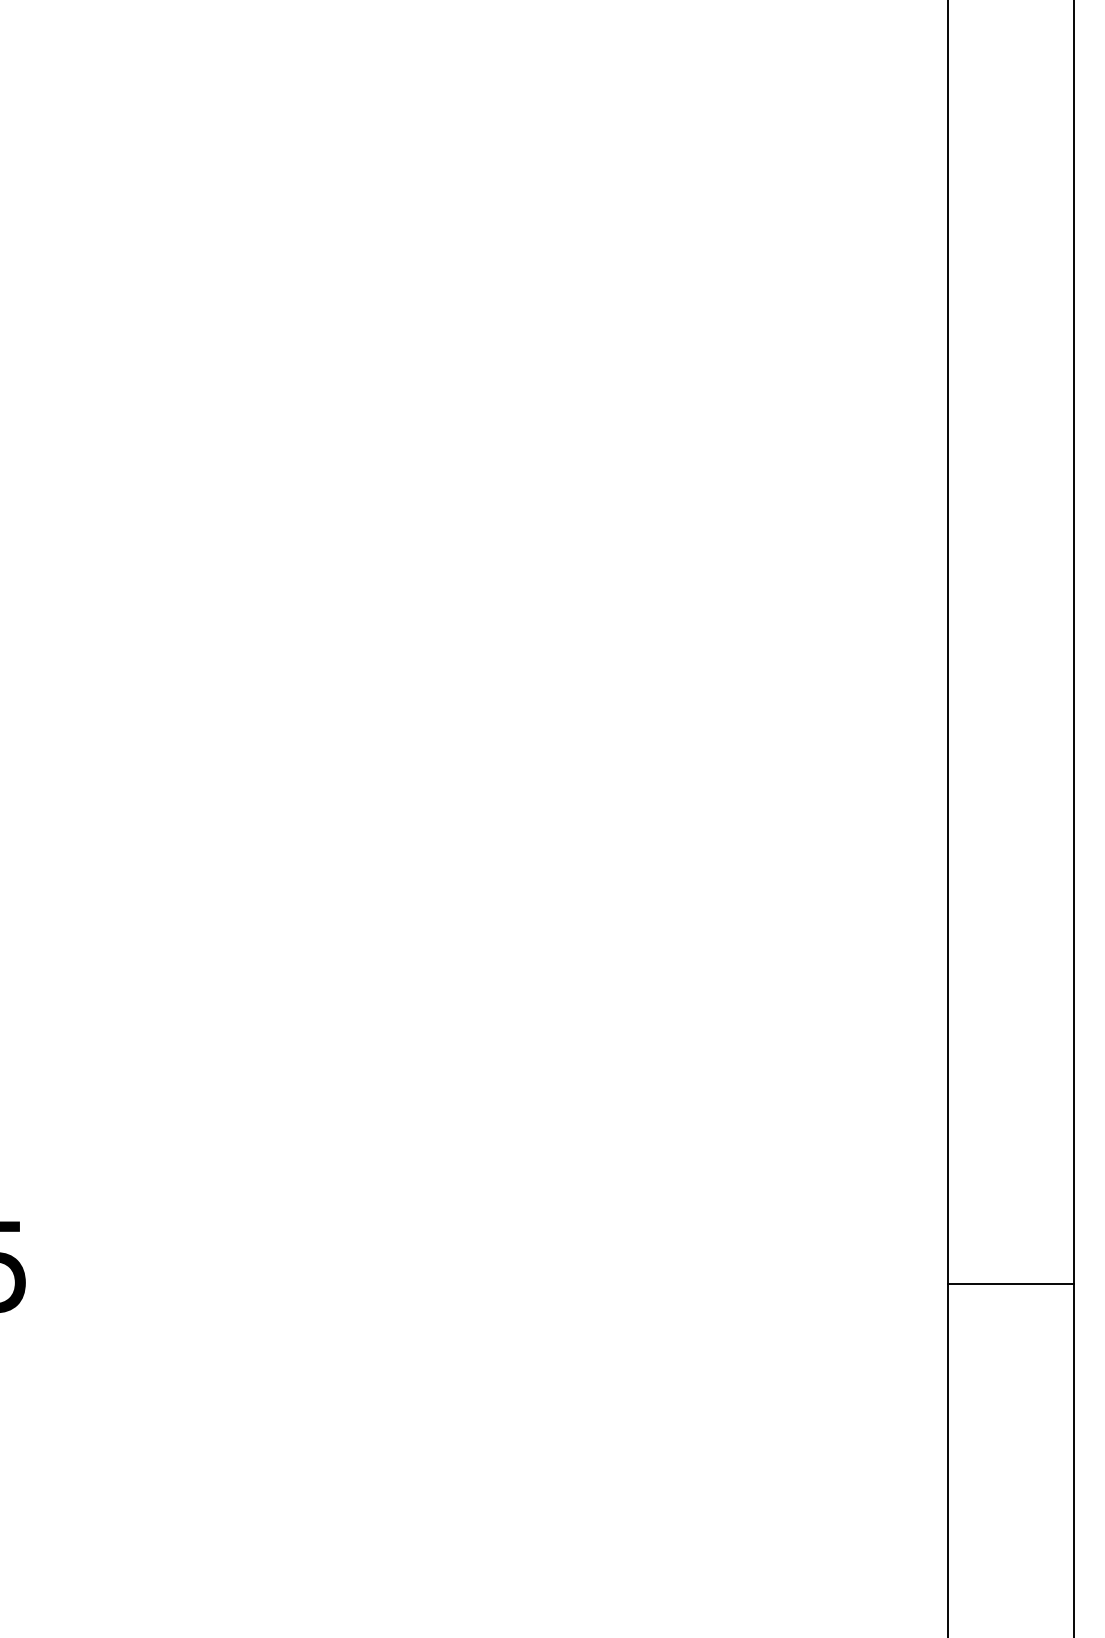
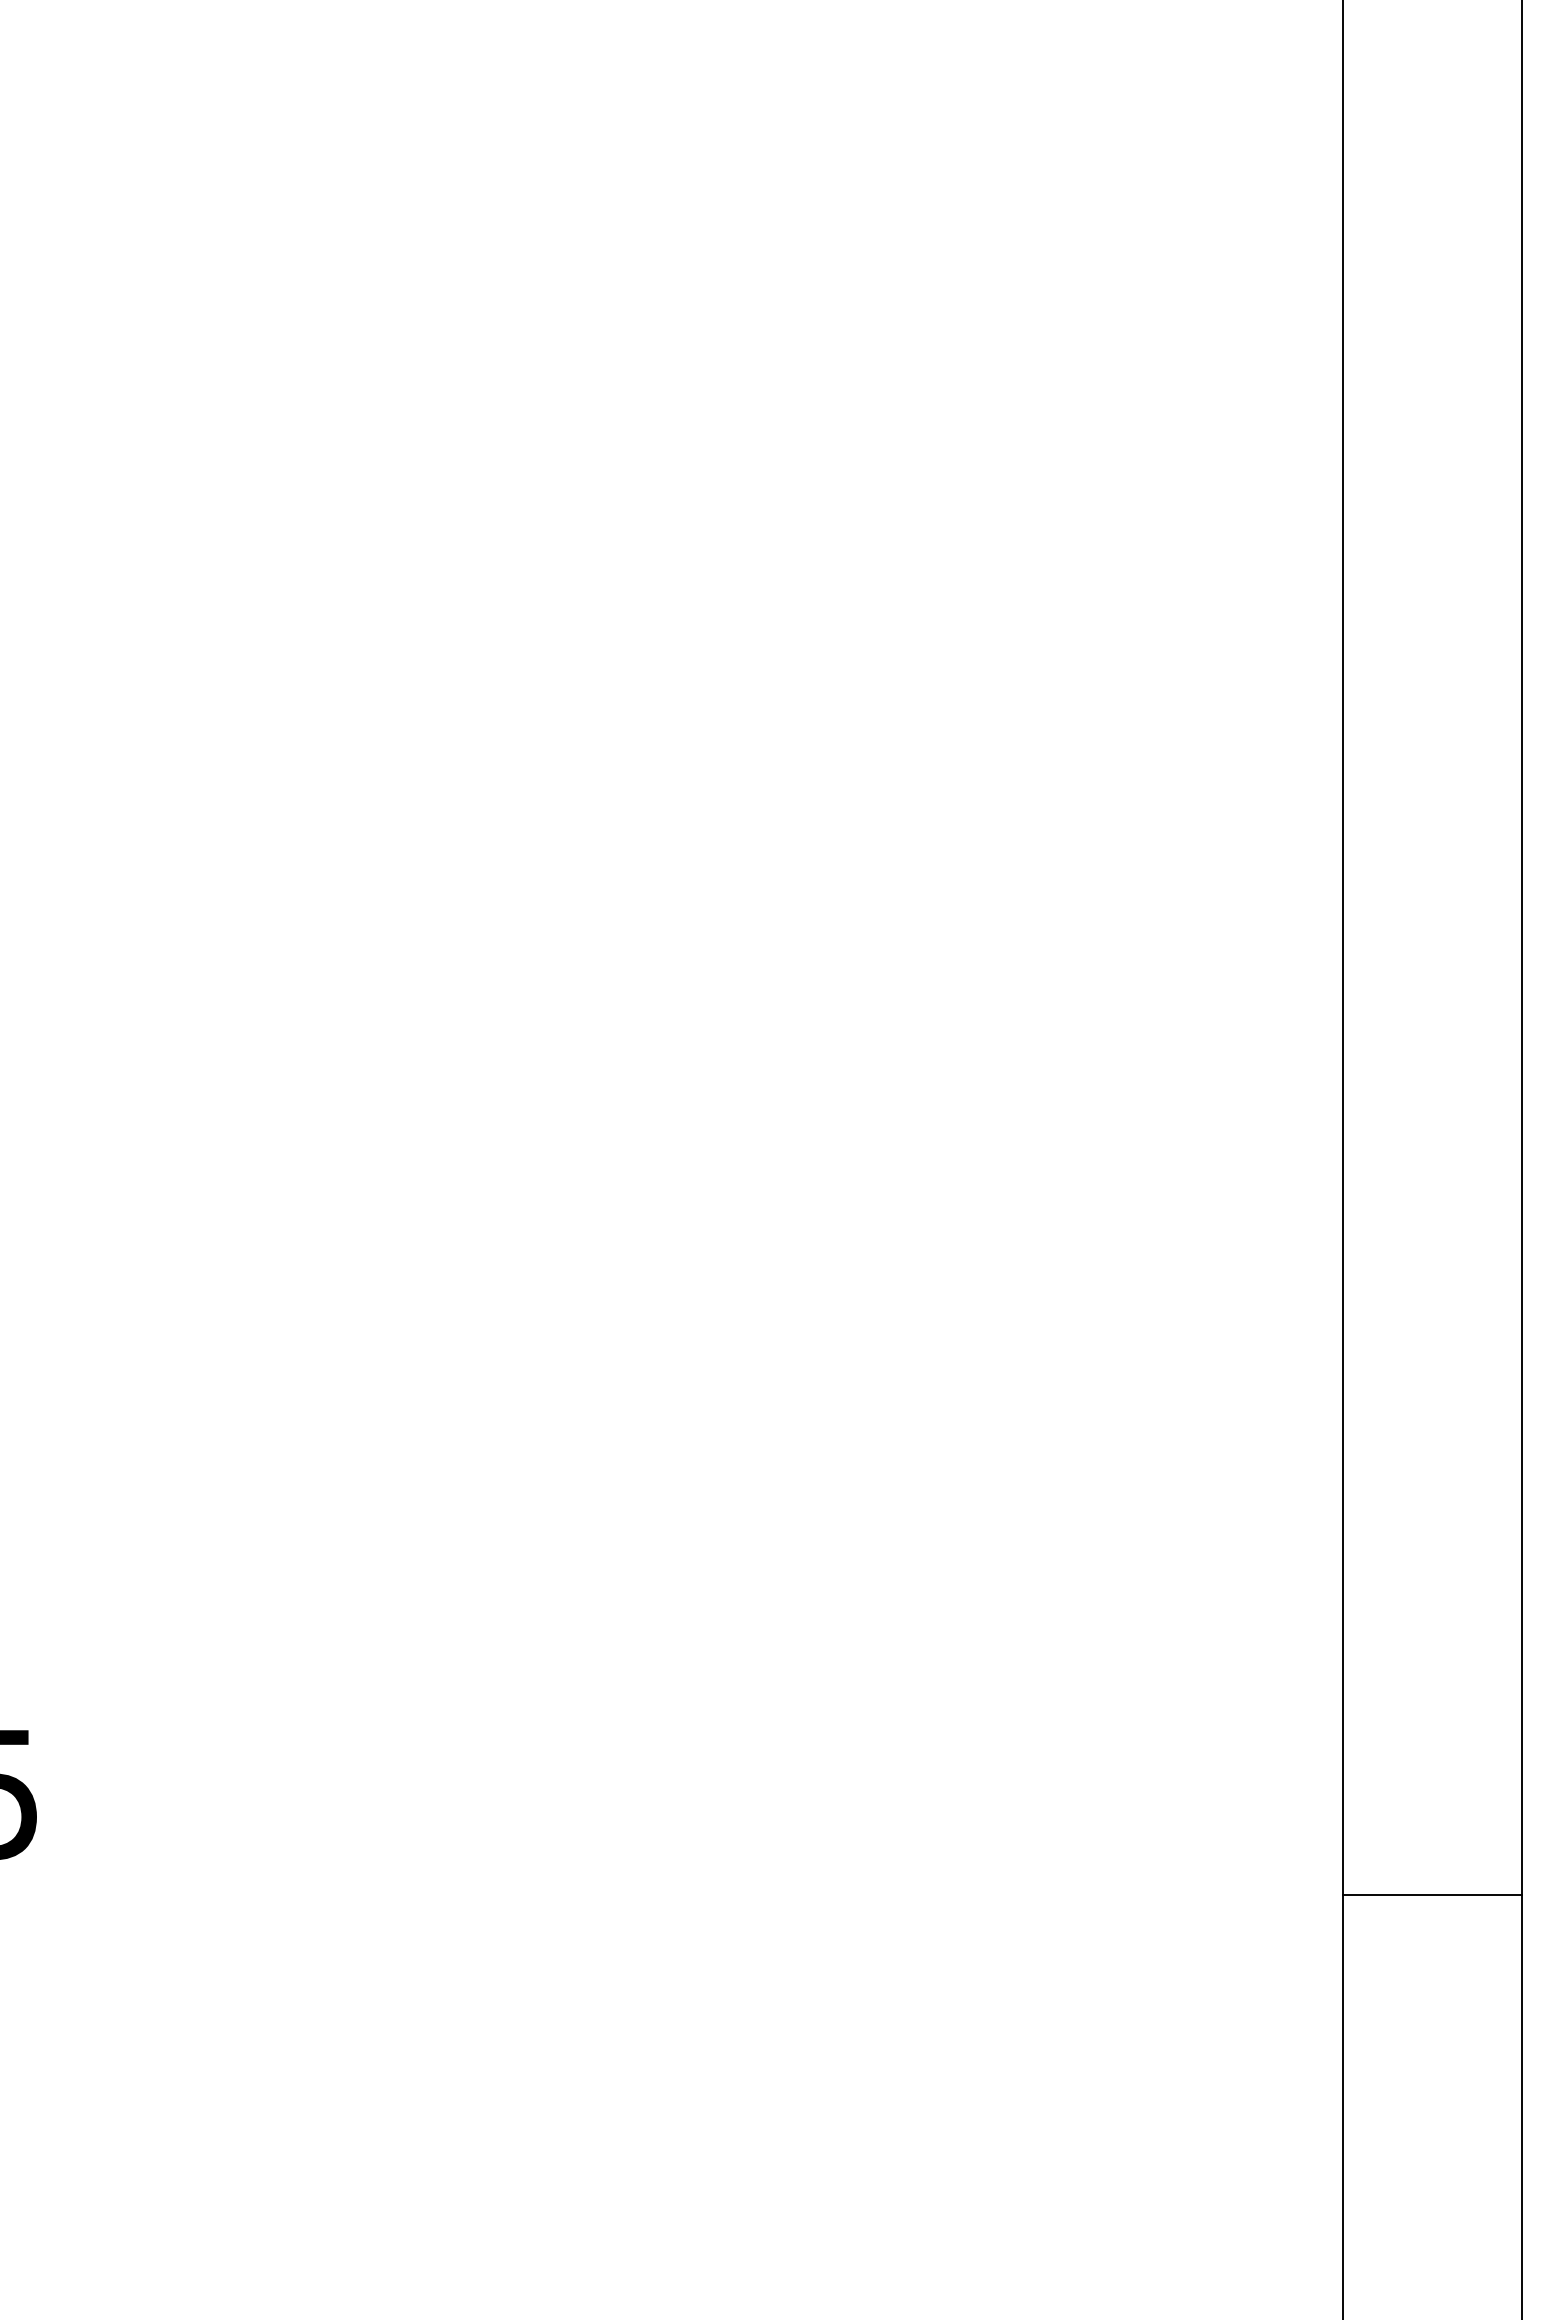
line: (1010, 1284) -> (1431, 1895), moved

